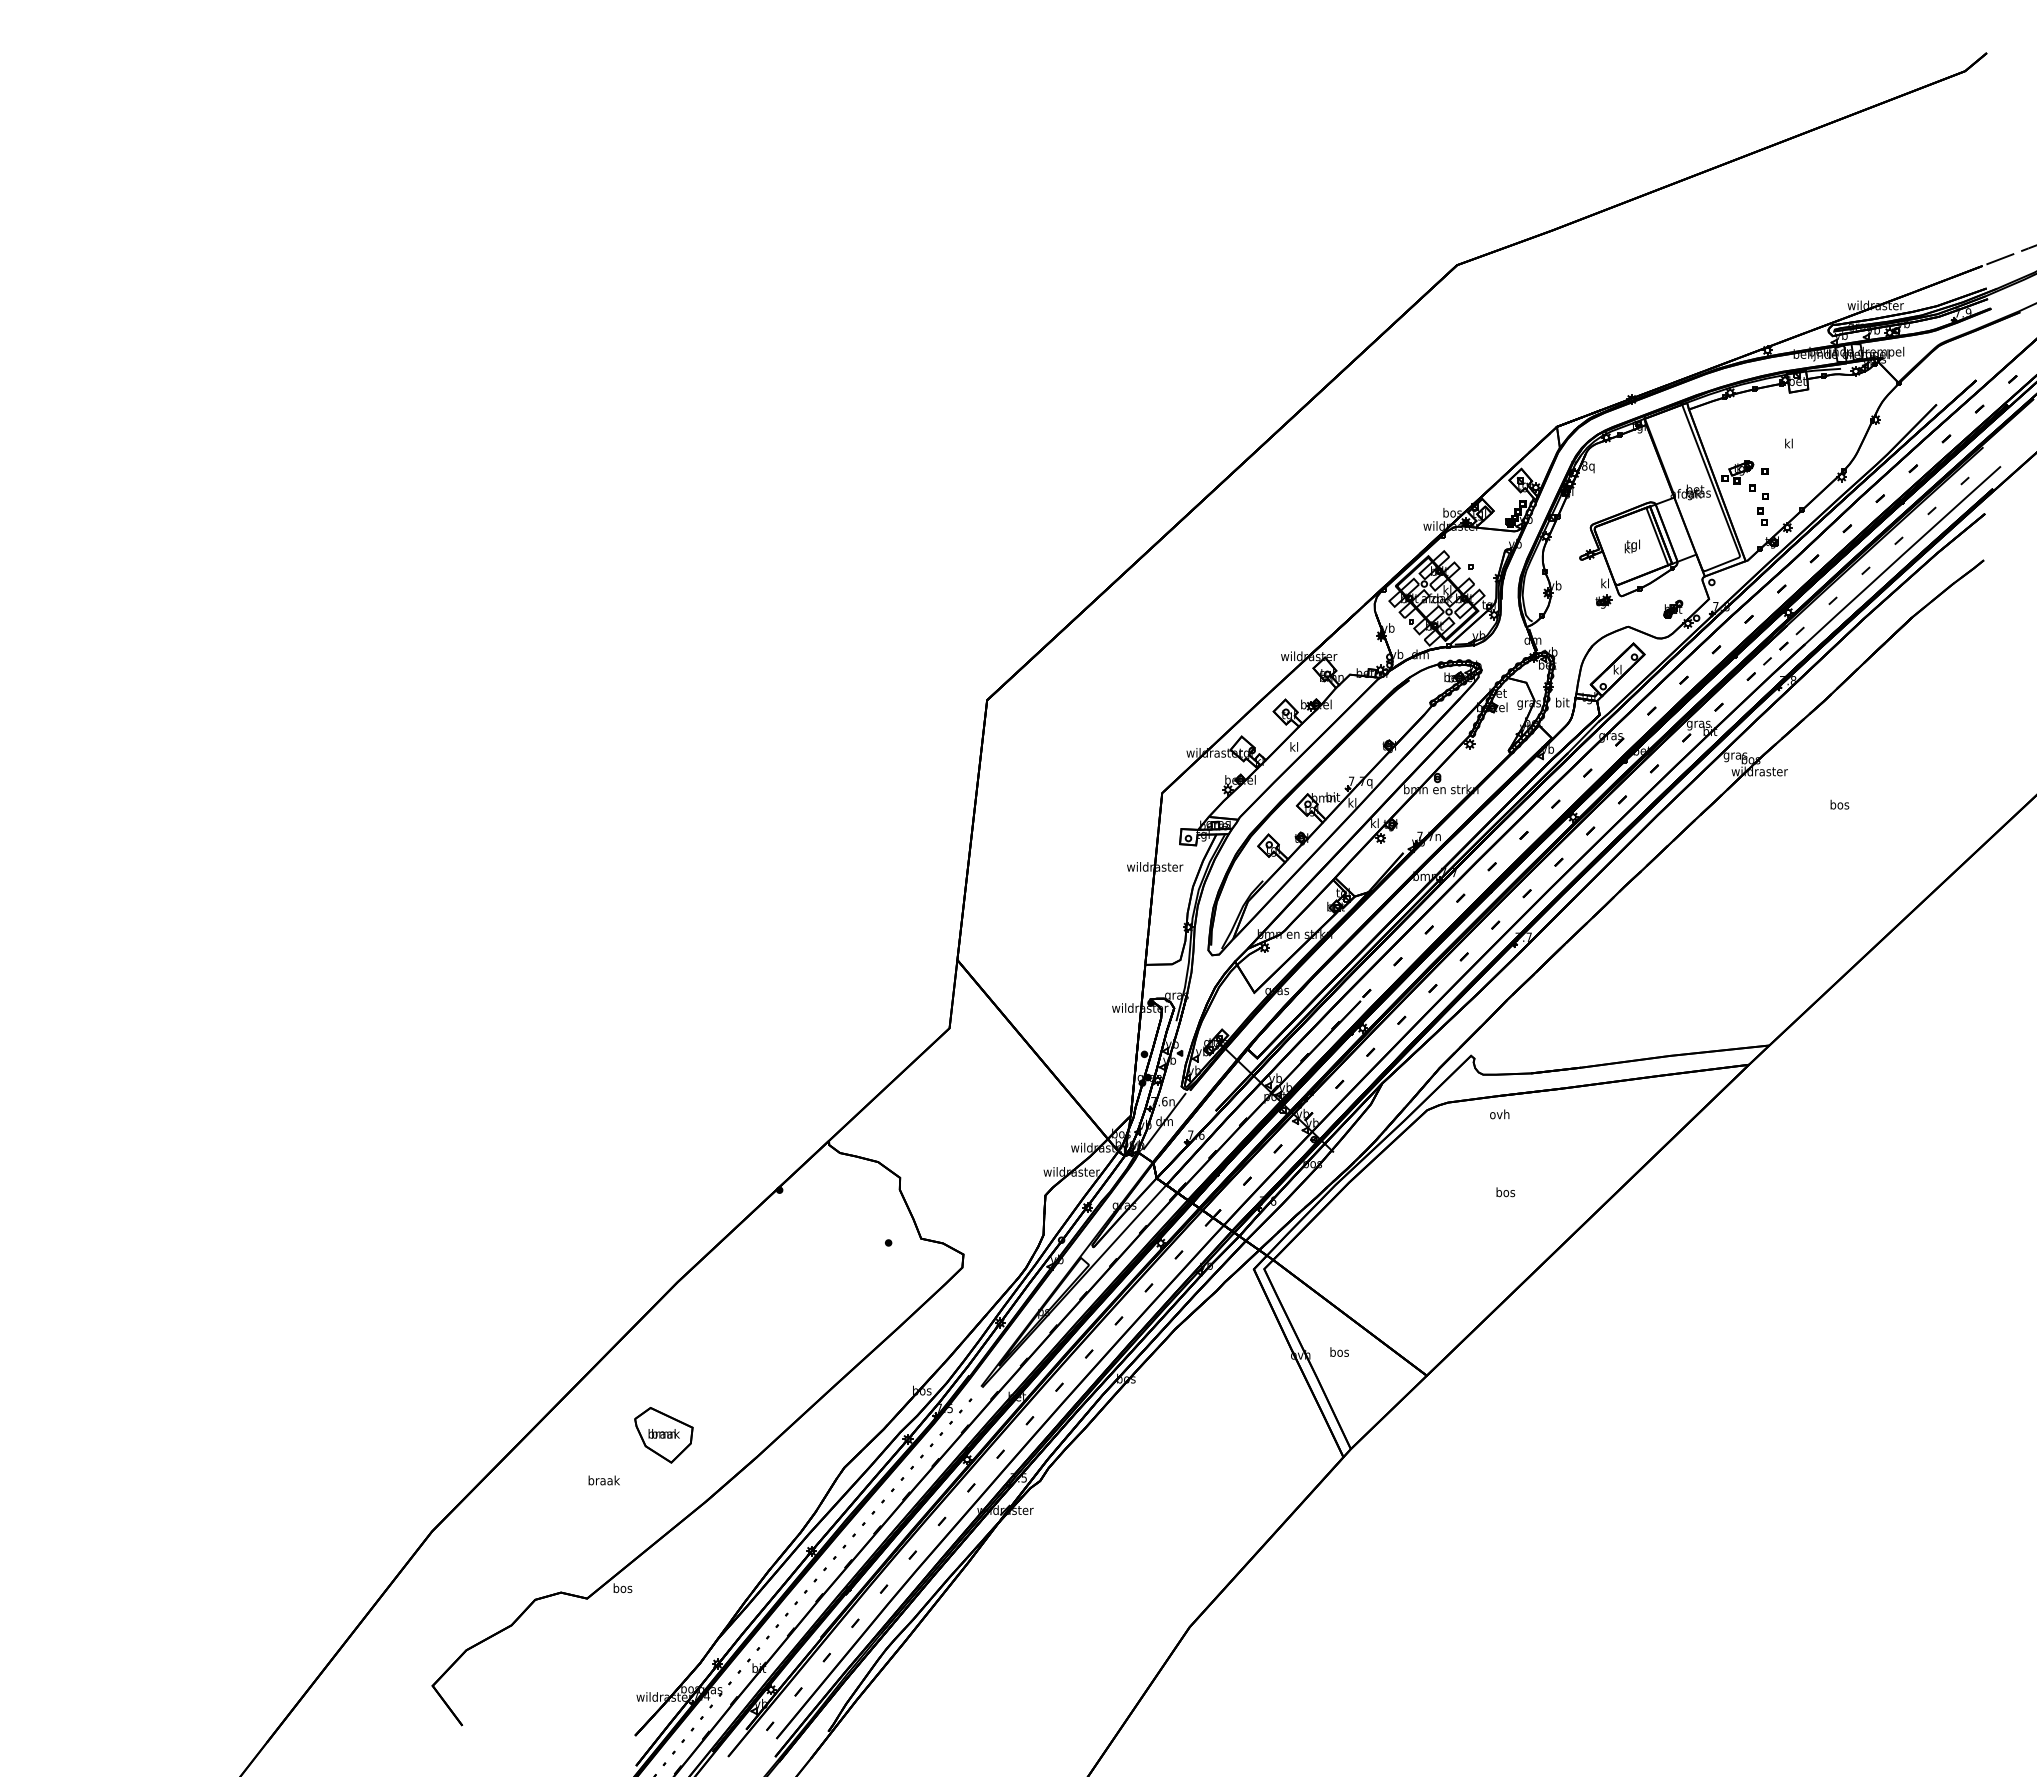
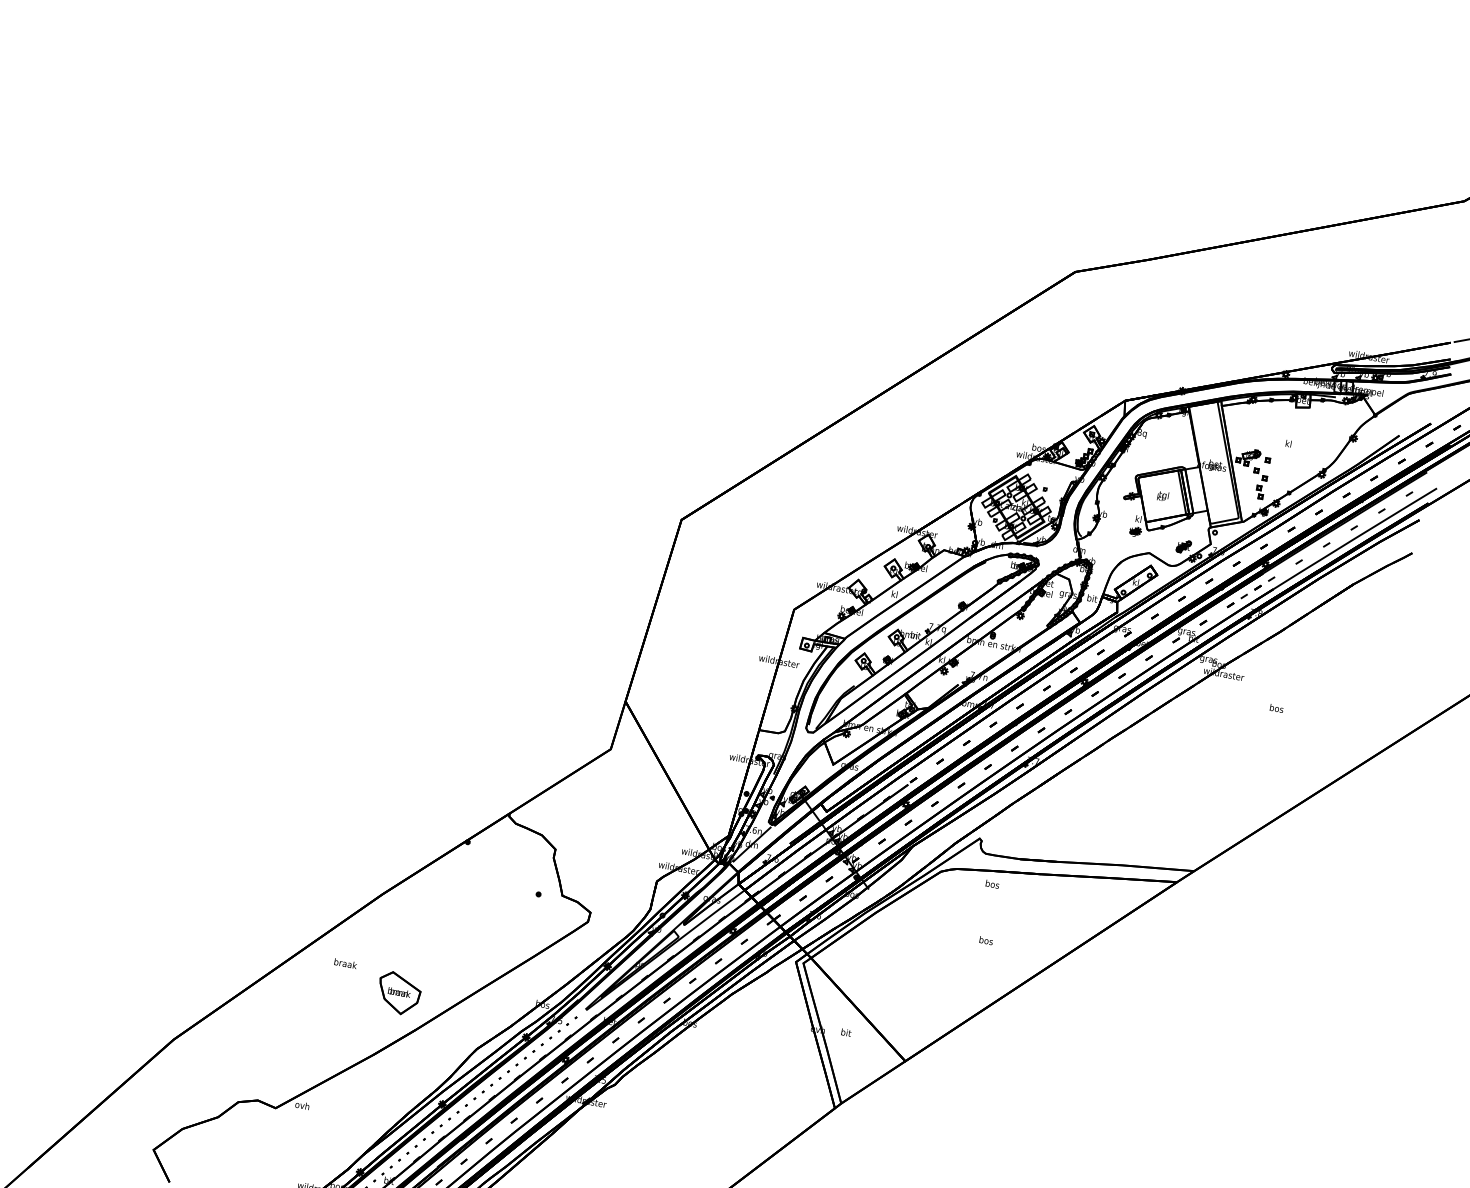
text: (1499, 1114) -> (992, 884), ovh -> bos
text: (1339, 1351) -> (846, 1032), bos -> bit
part: (663, 1435) -> (398, 993), moved
text: (603, 1480) -> (345, 963), moved
text: (622, 1588) -> (302, 1105), bos -> ovh

